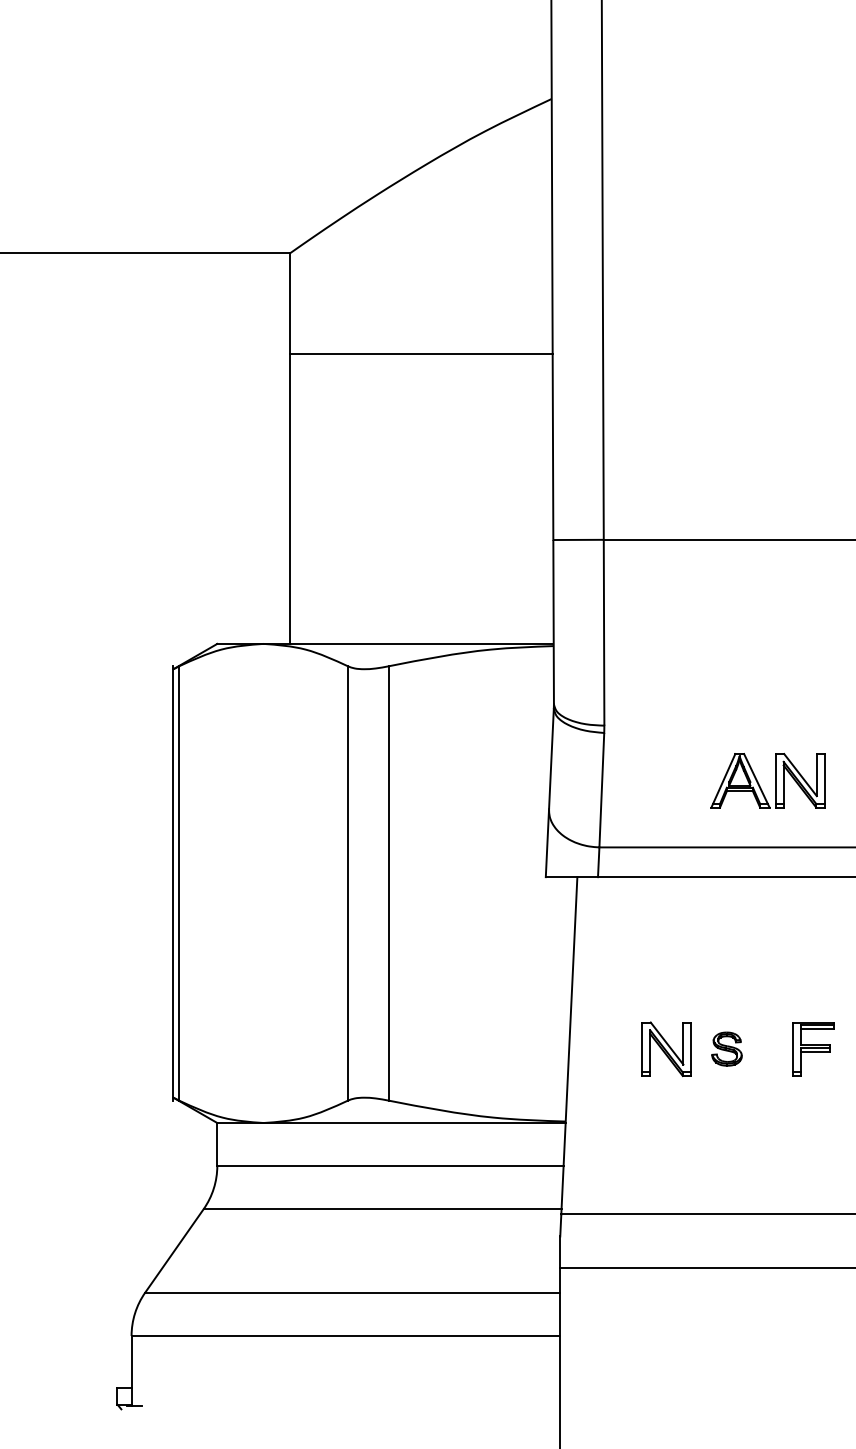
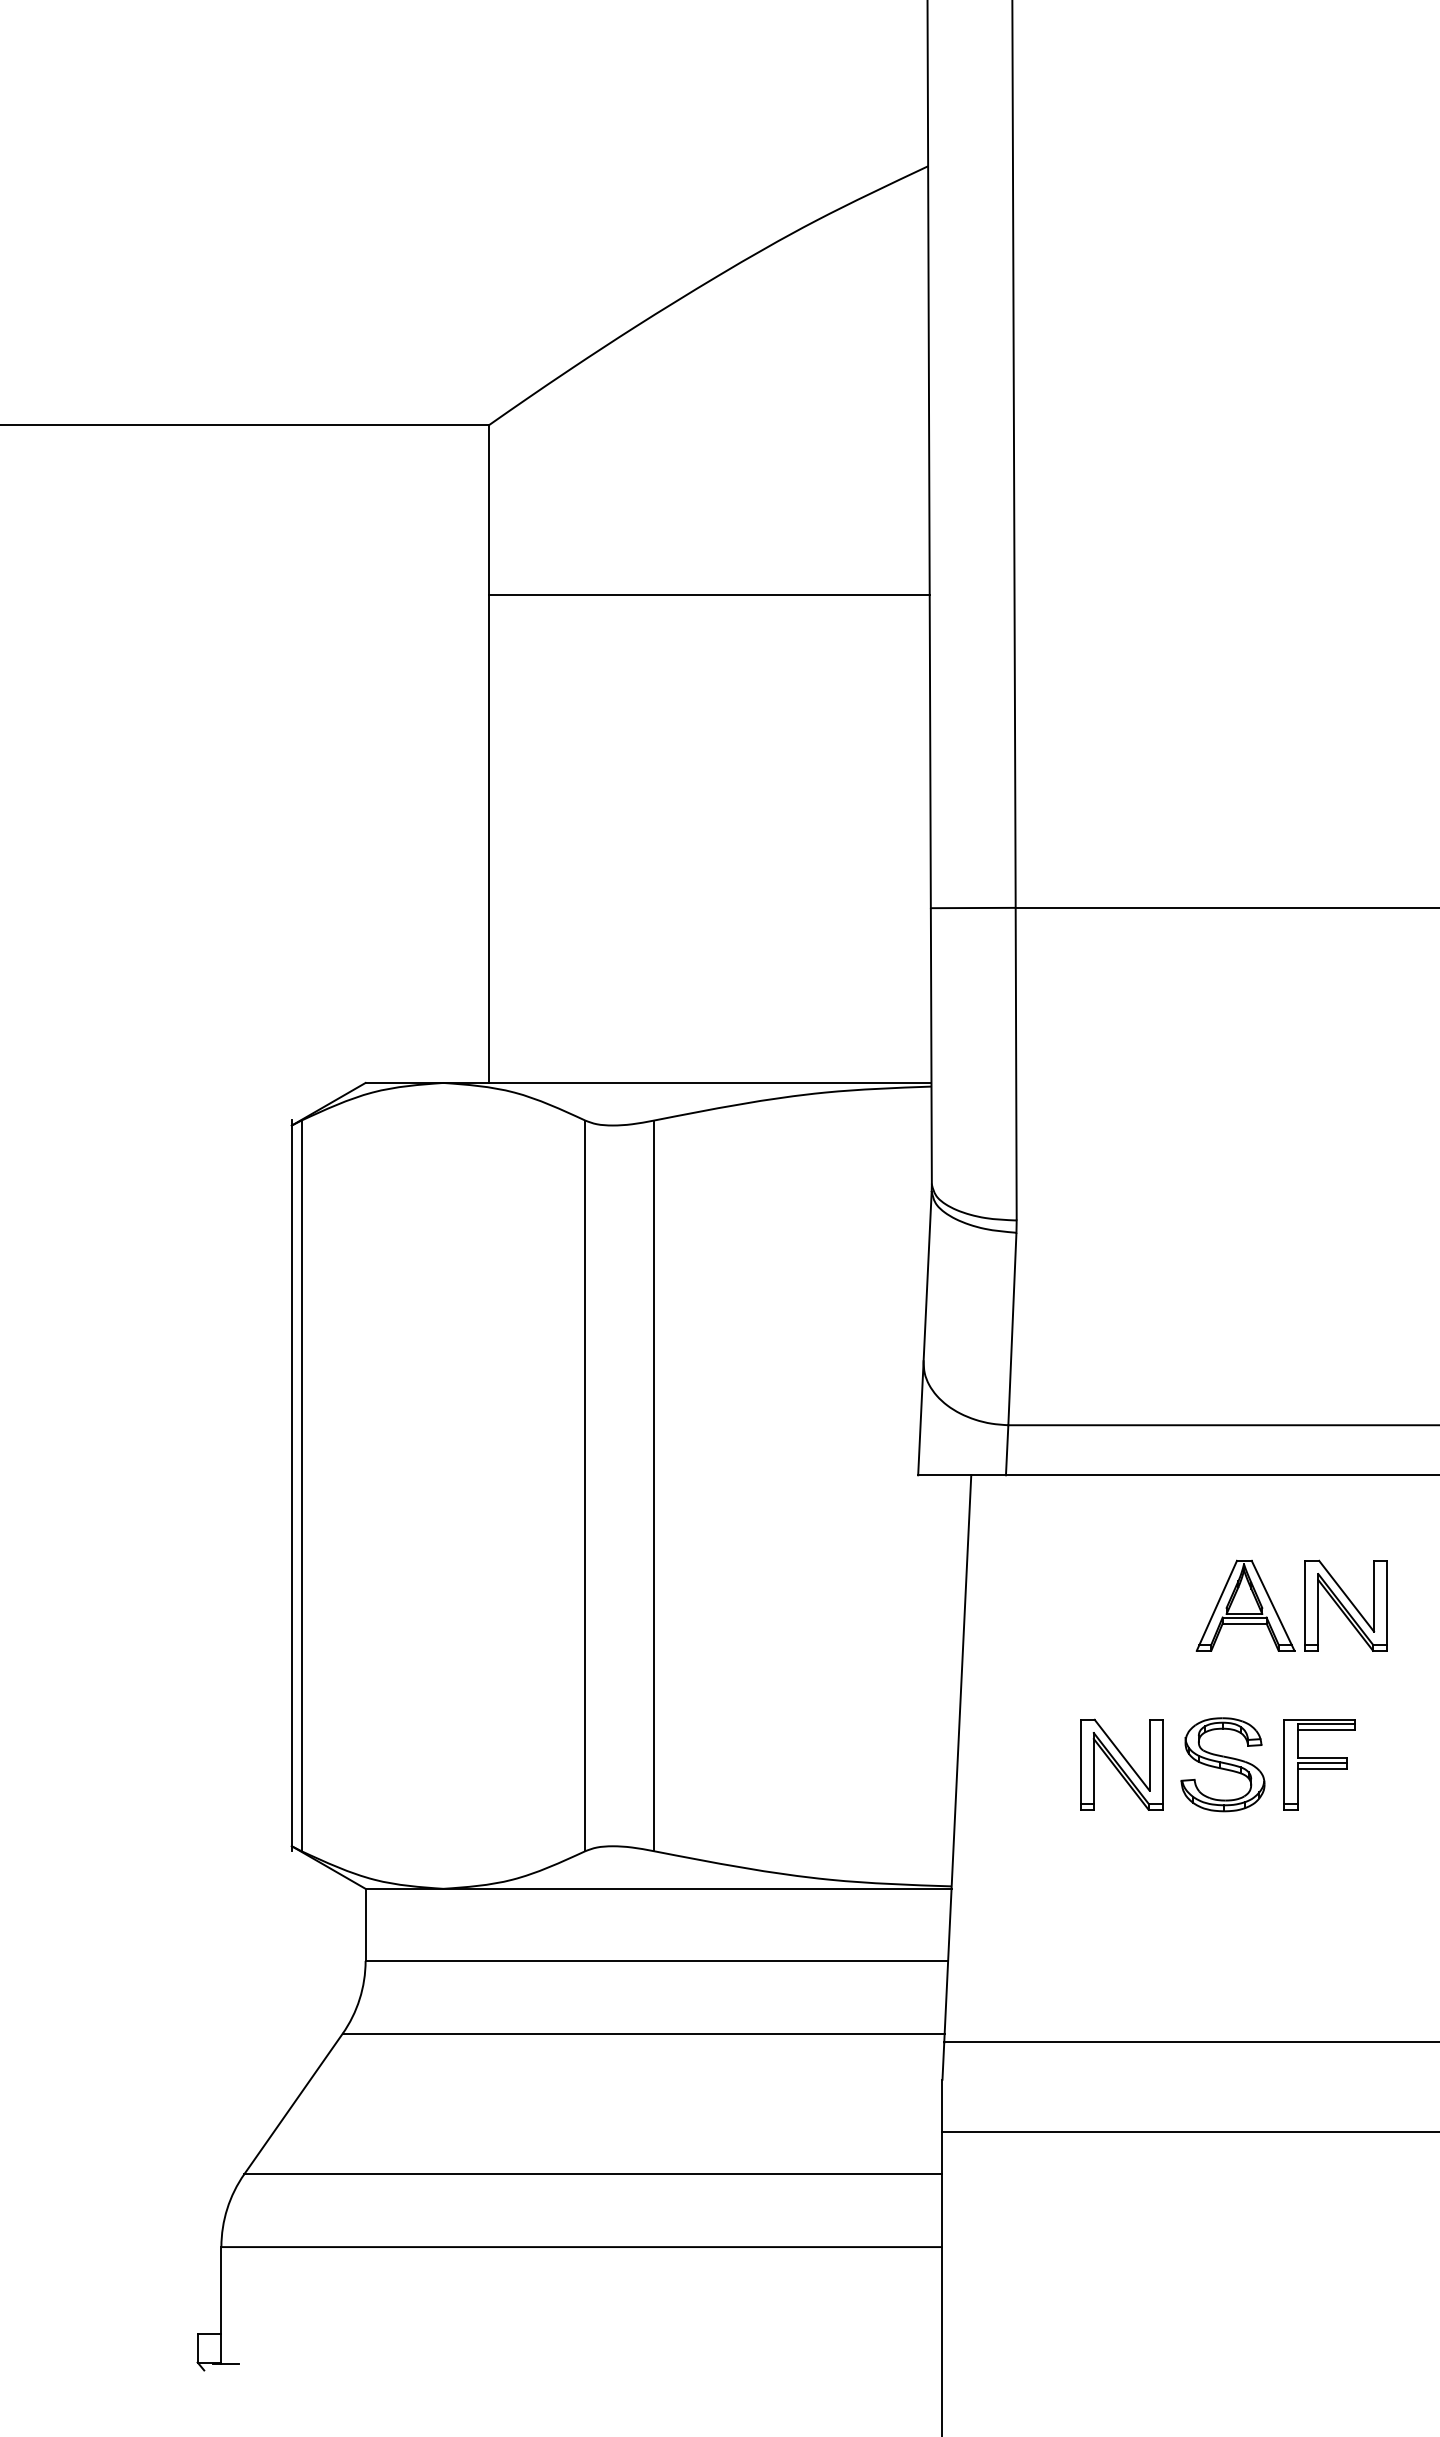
part: (775, 780) -> (1304, 1605), moved
part: (726, 1048) -> (1222, 1763), size x1.67
part: (813, 1049) -> (1319, 1765), moved

